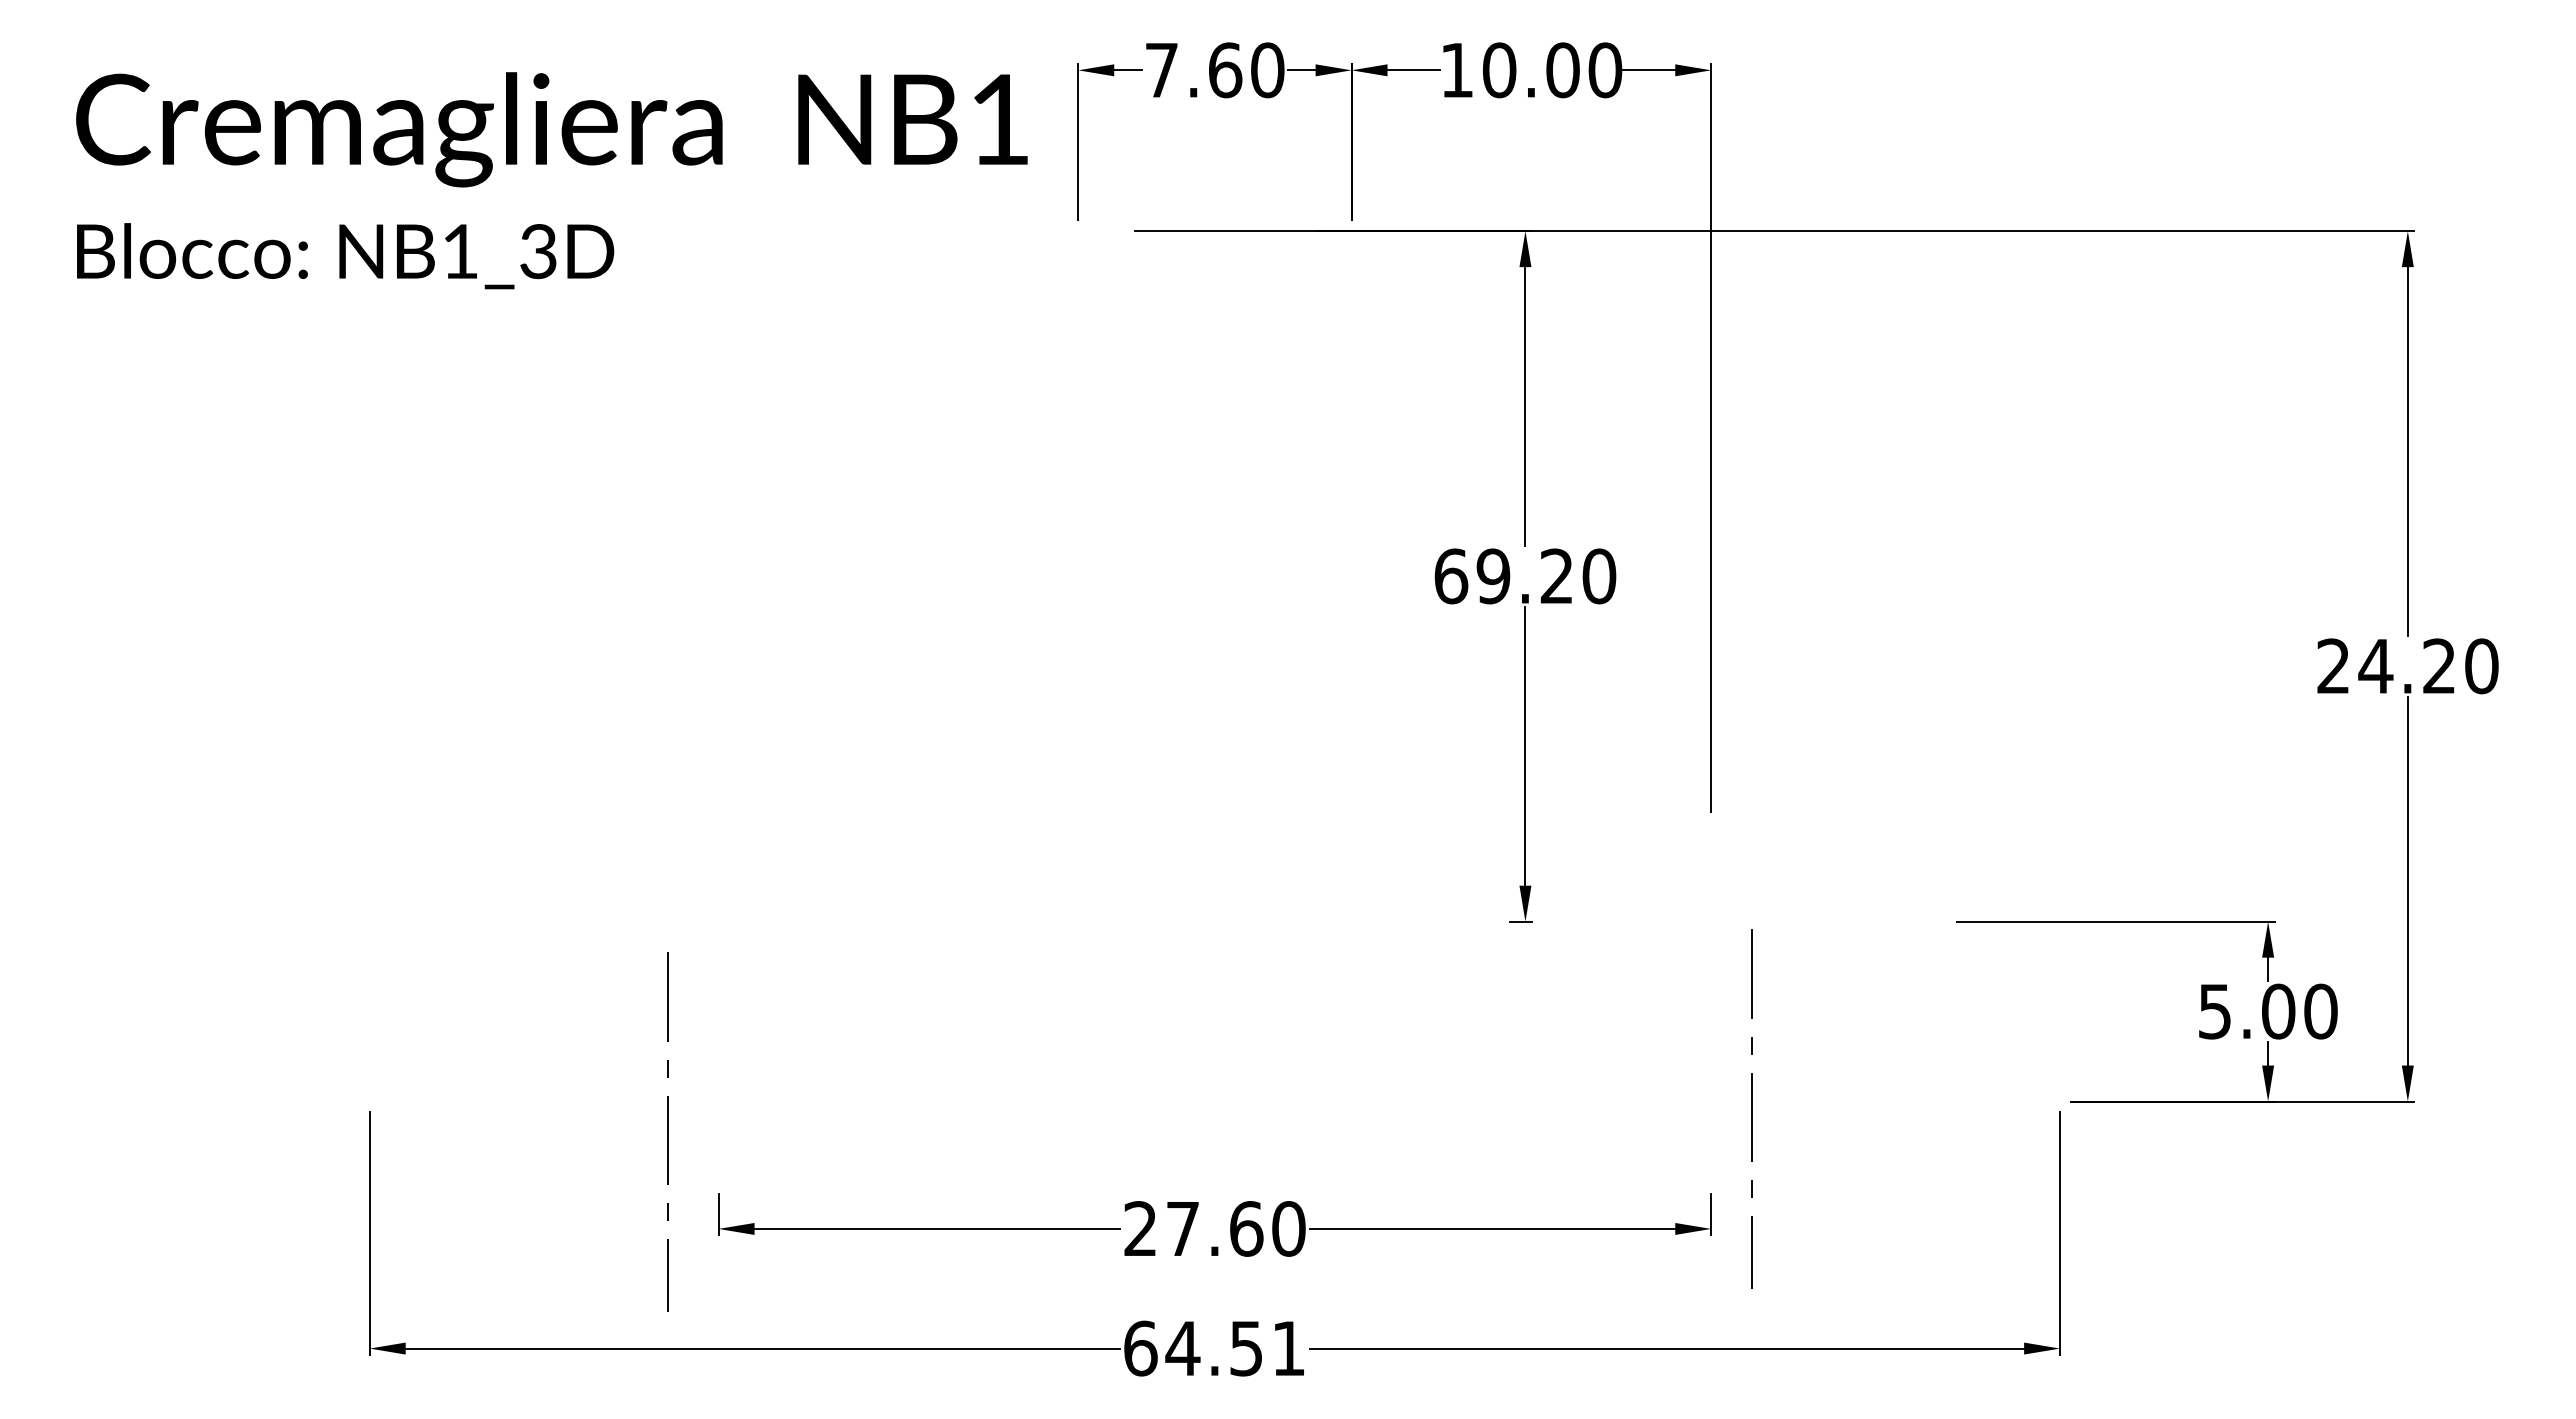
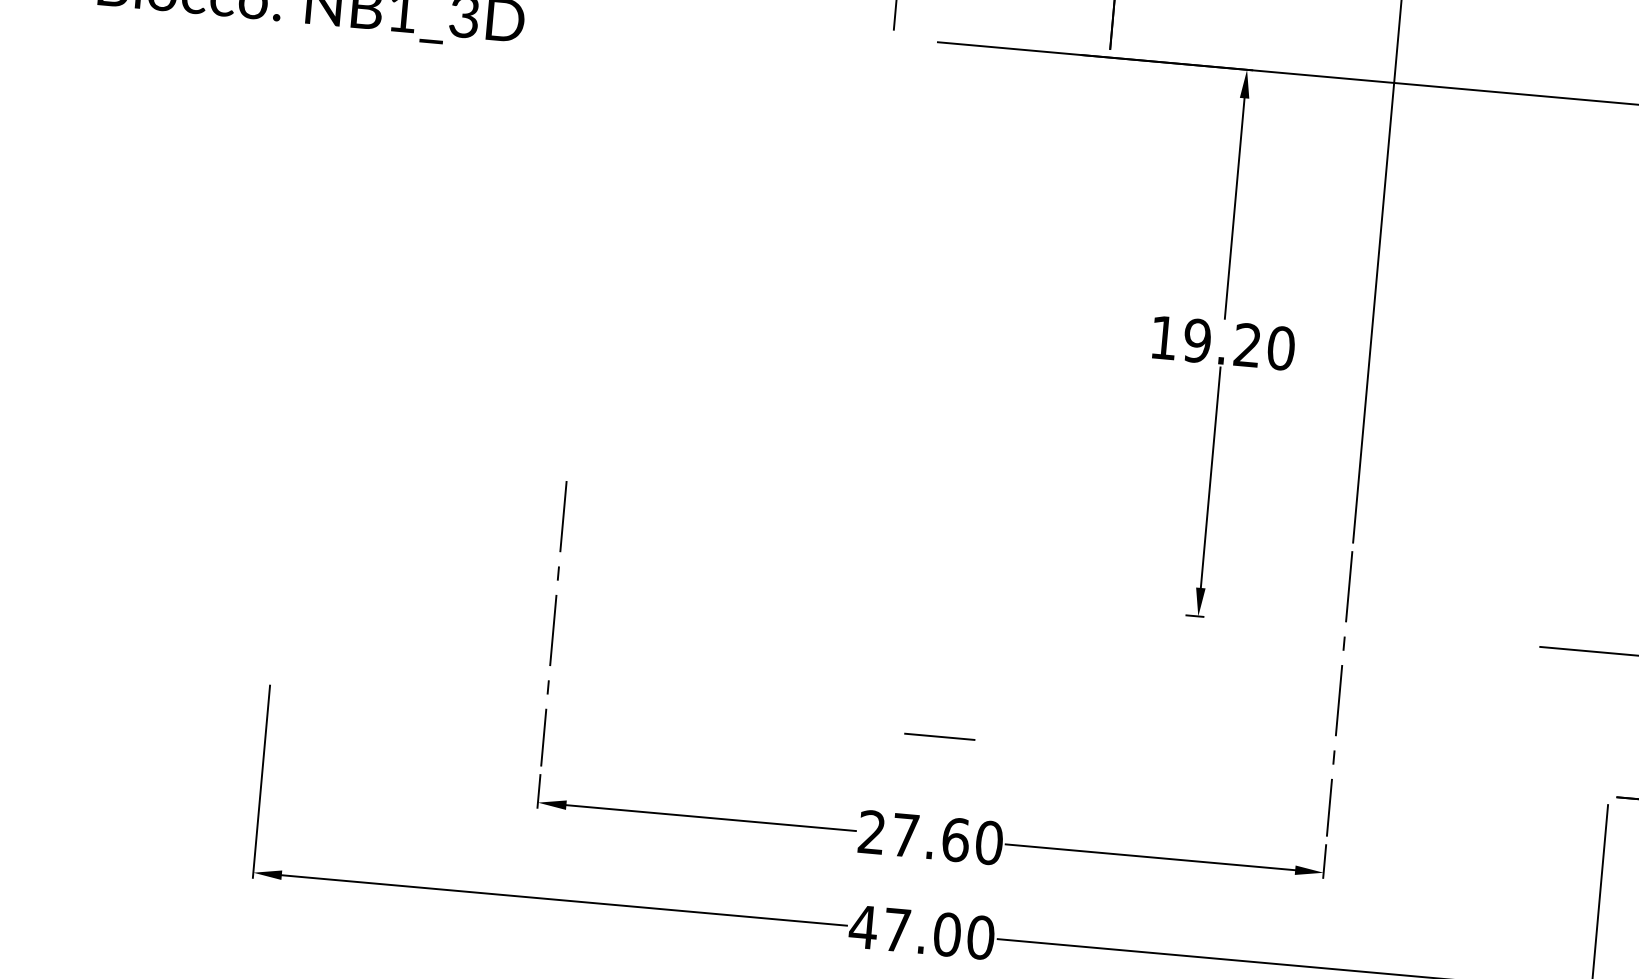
text: (1451, 576) -> (1164, 337), 69.20 -> 19.20
line: (1214, 1101) -> (939, 736), added
line: (1751, 1108) -> (1339, 693), moved
line: (667, 1131) -> (553, 623), moved
text: (1213, 1348) -> (921, 932), 64.51 -> 47.00

